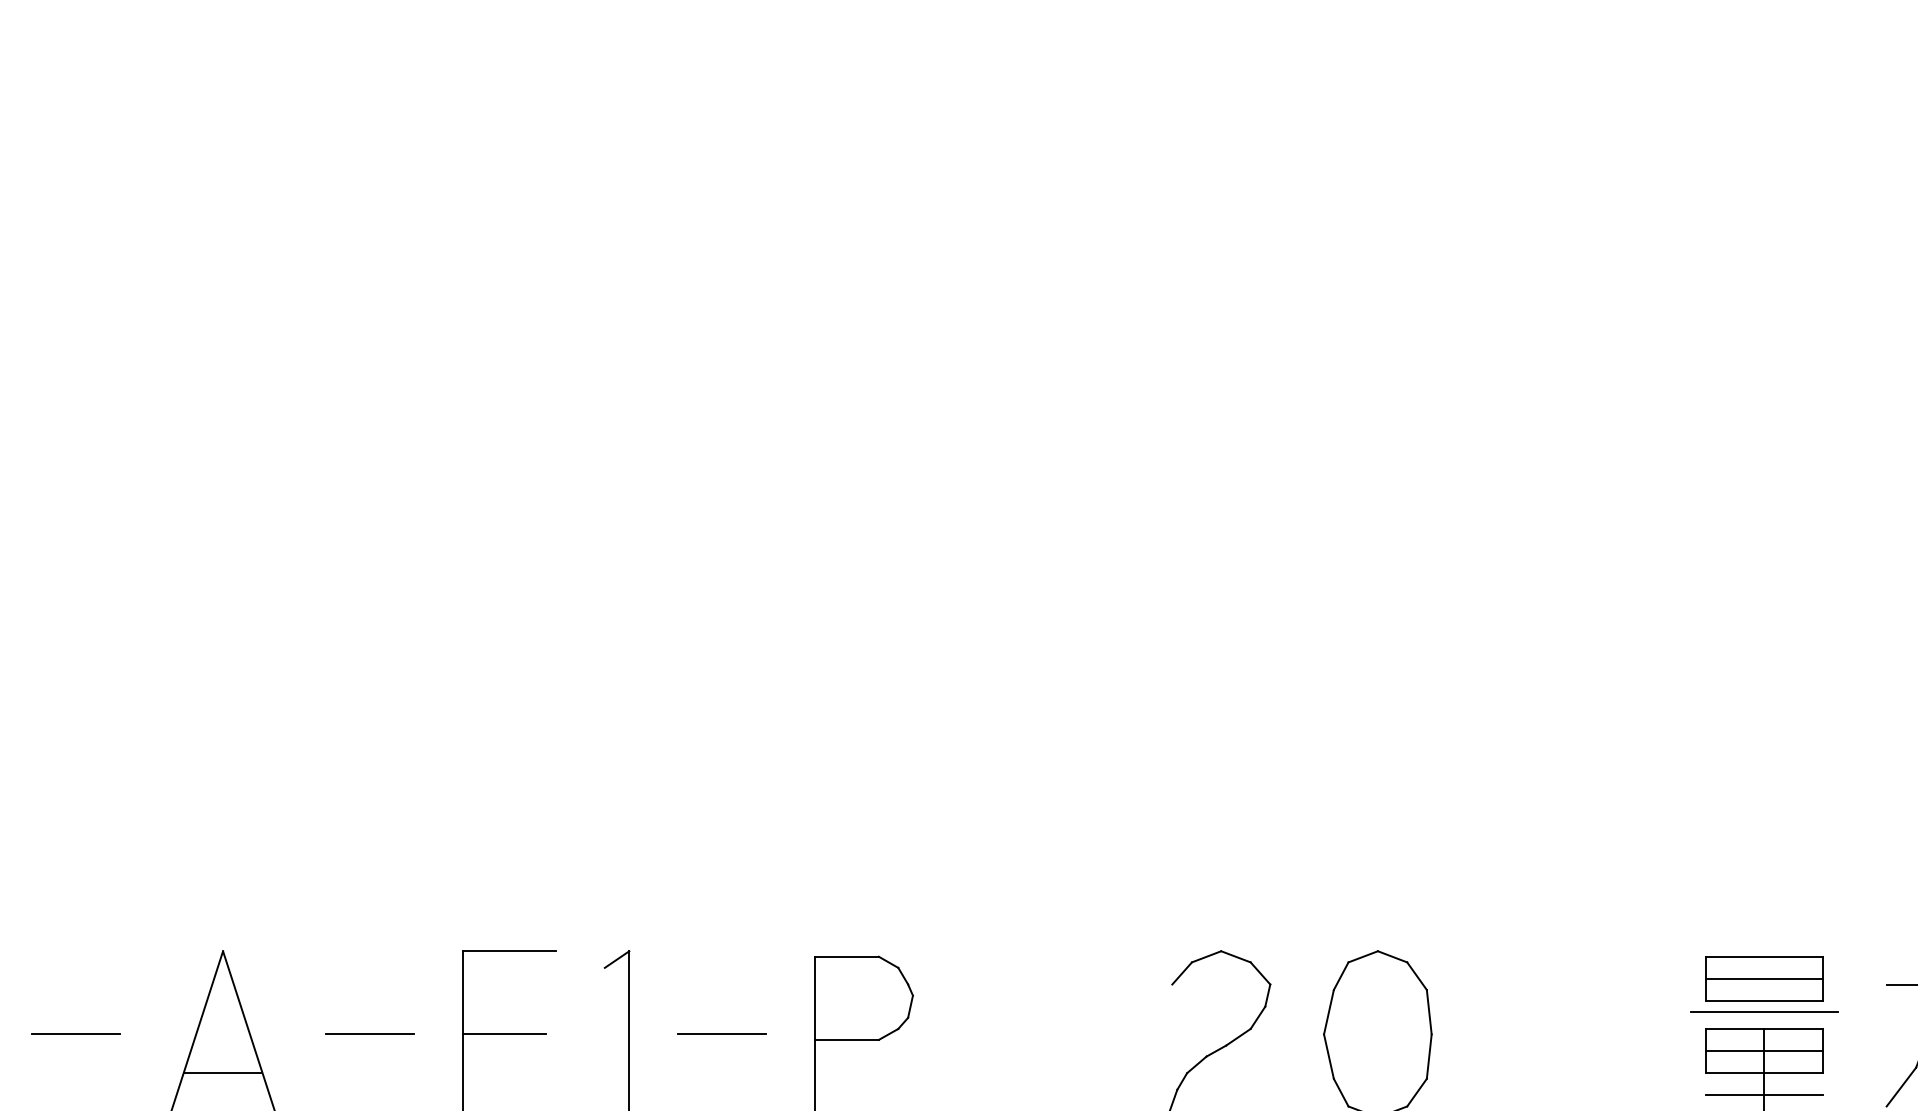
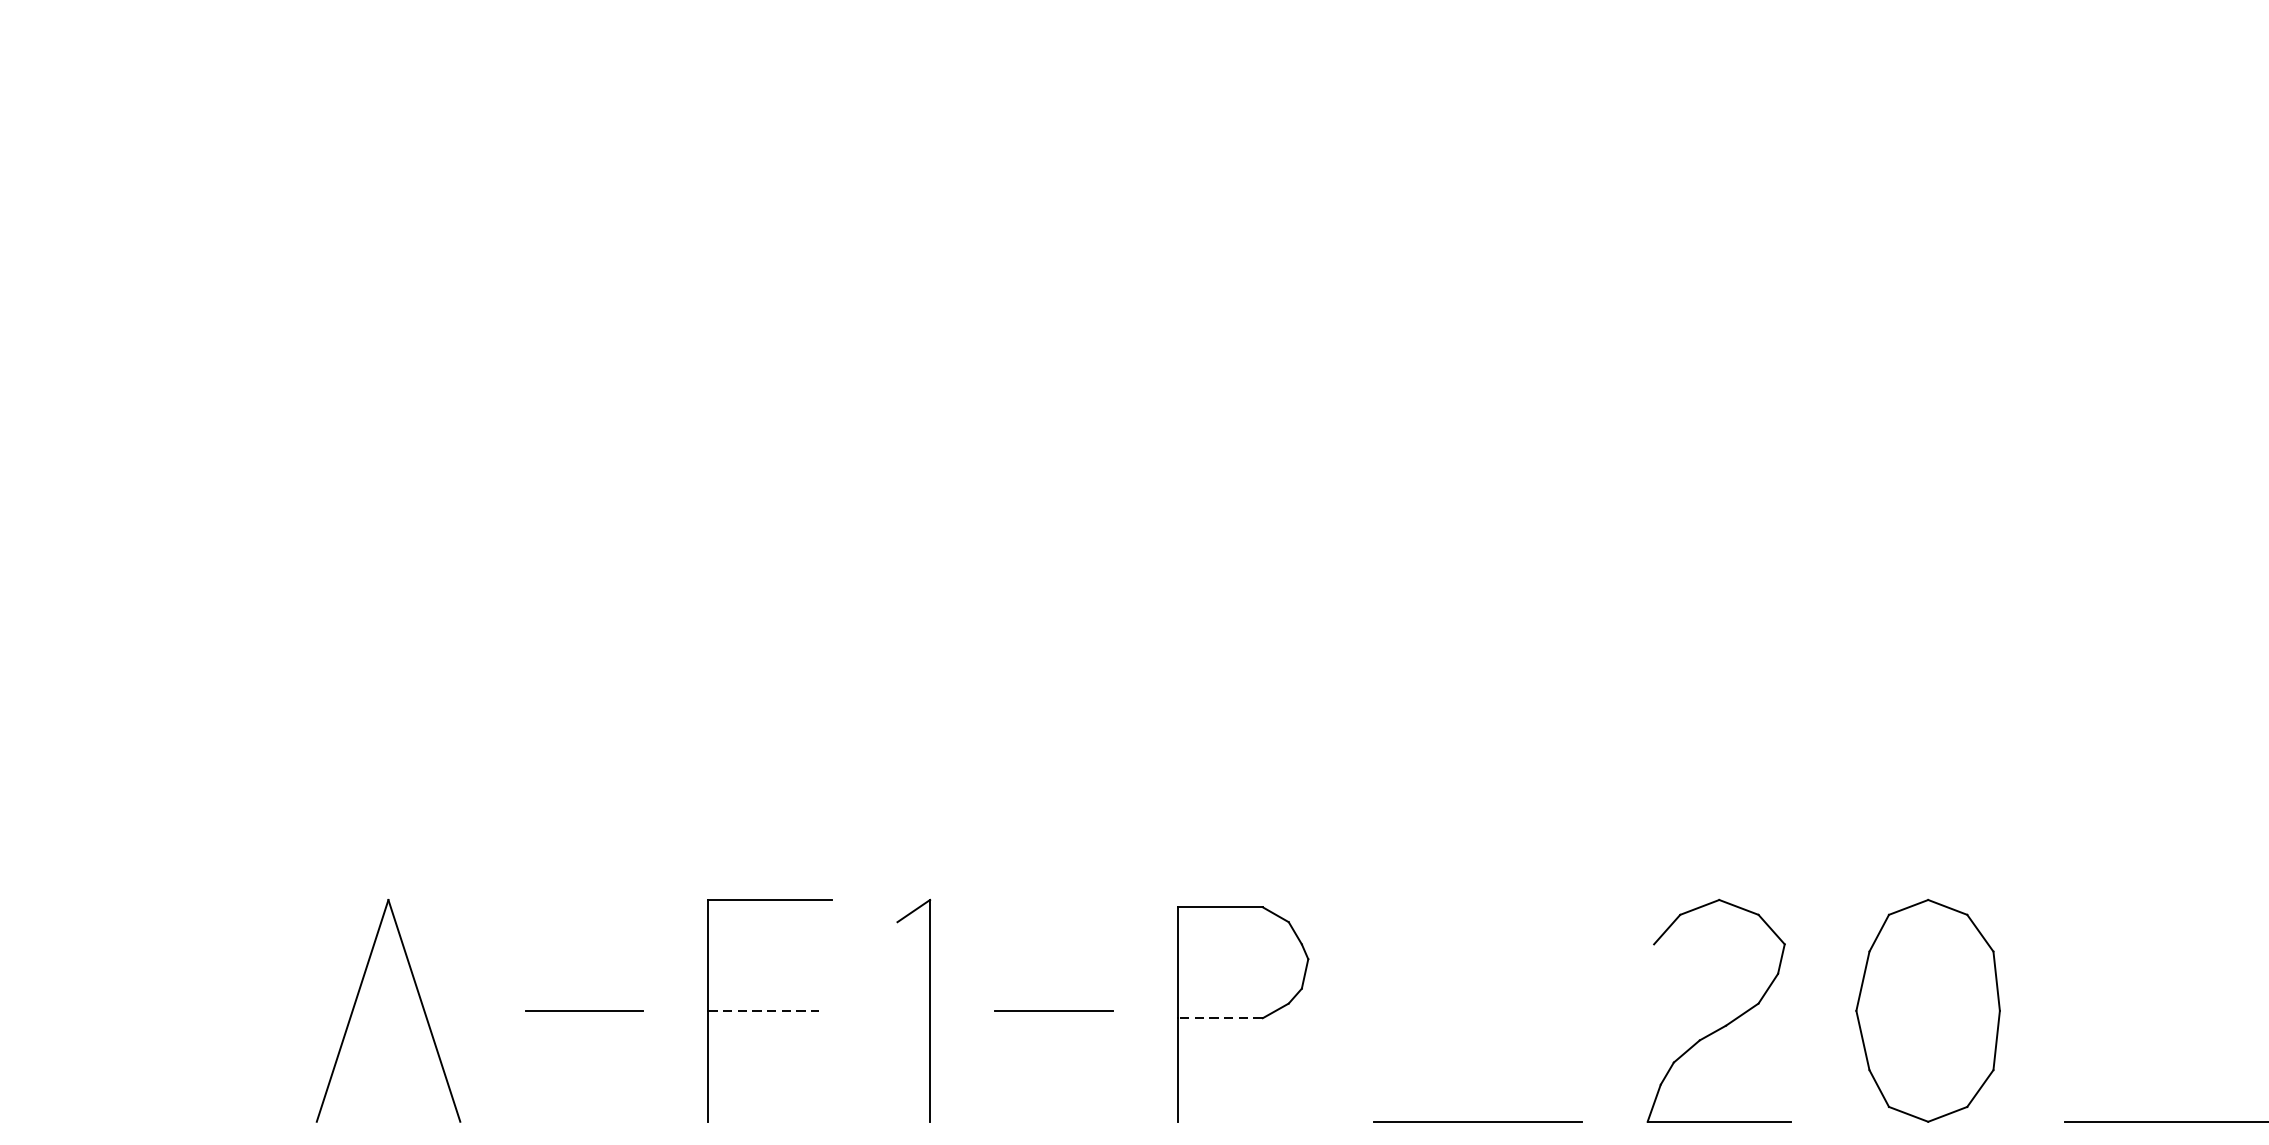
line: (75, 1033) -> (191, 1009), removed
line: (504, 1034) -> (763, 1010), solid -> dashed
line: (847, 1039) -> (1221, 1017), solid -> dashed
line: (222, 1073) -> (387, 1062), removed

